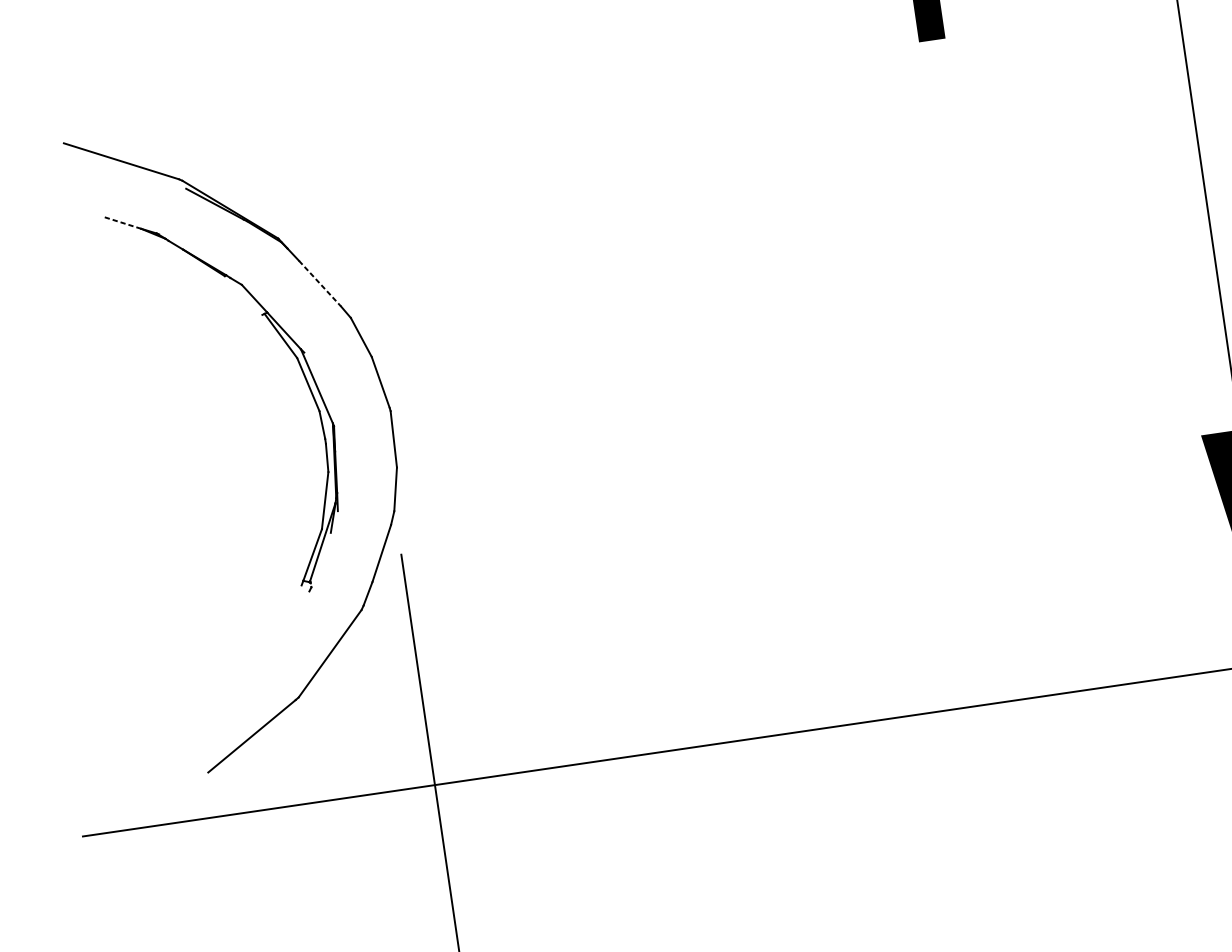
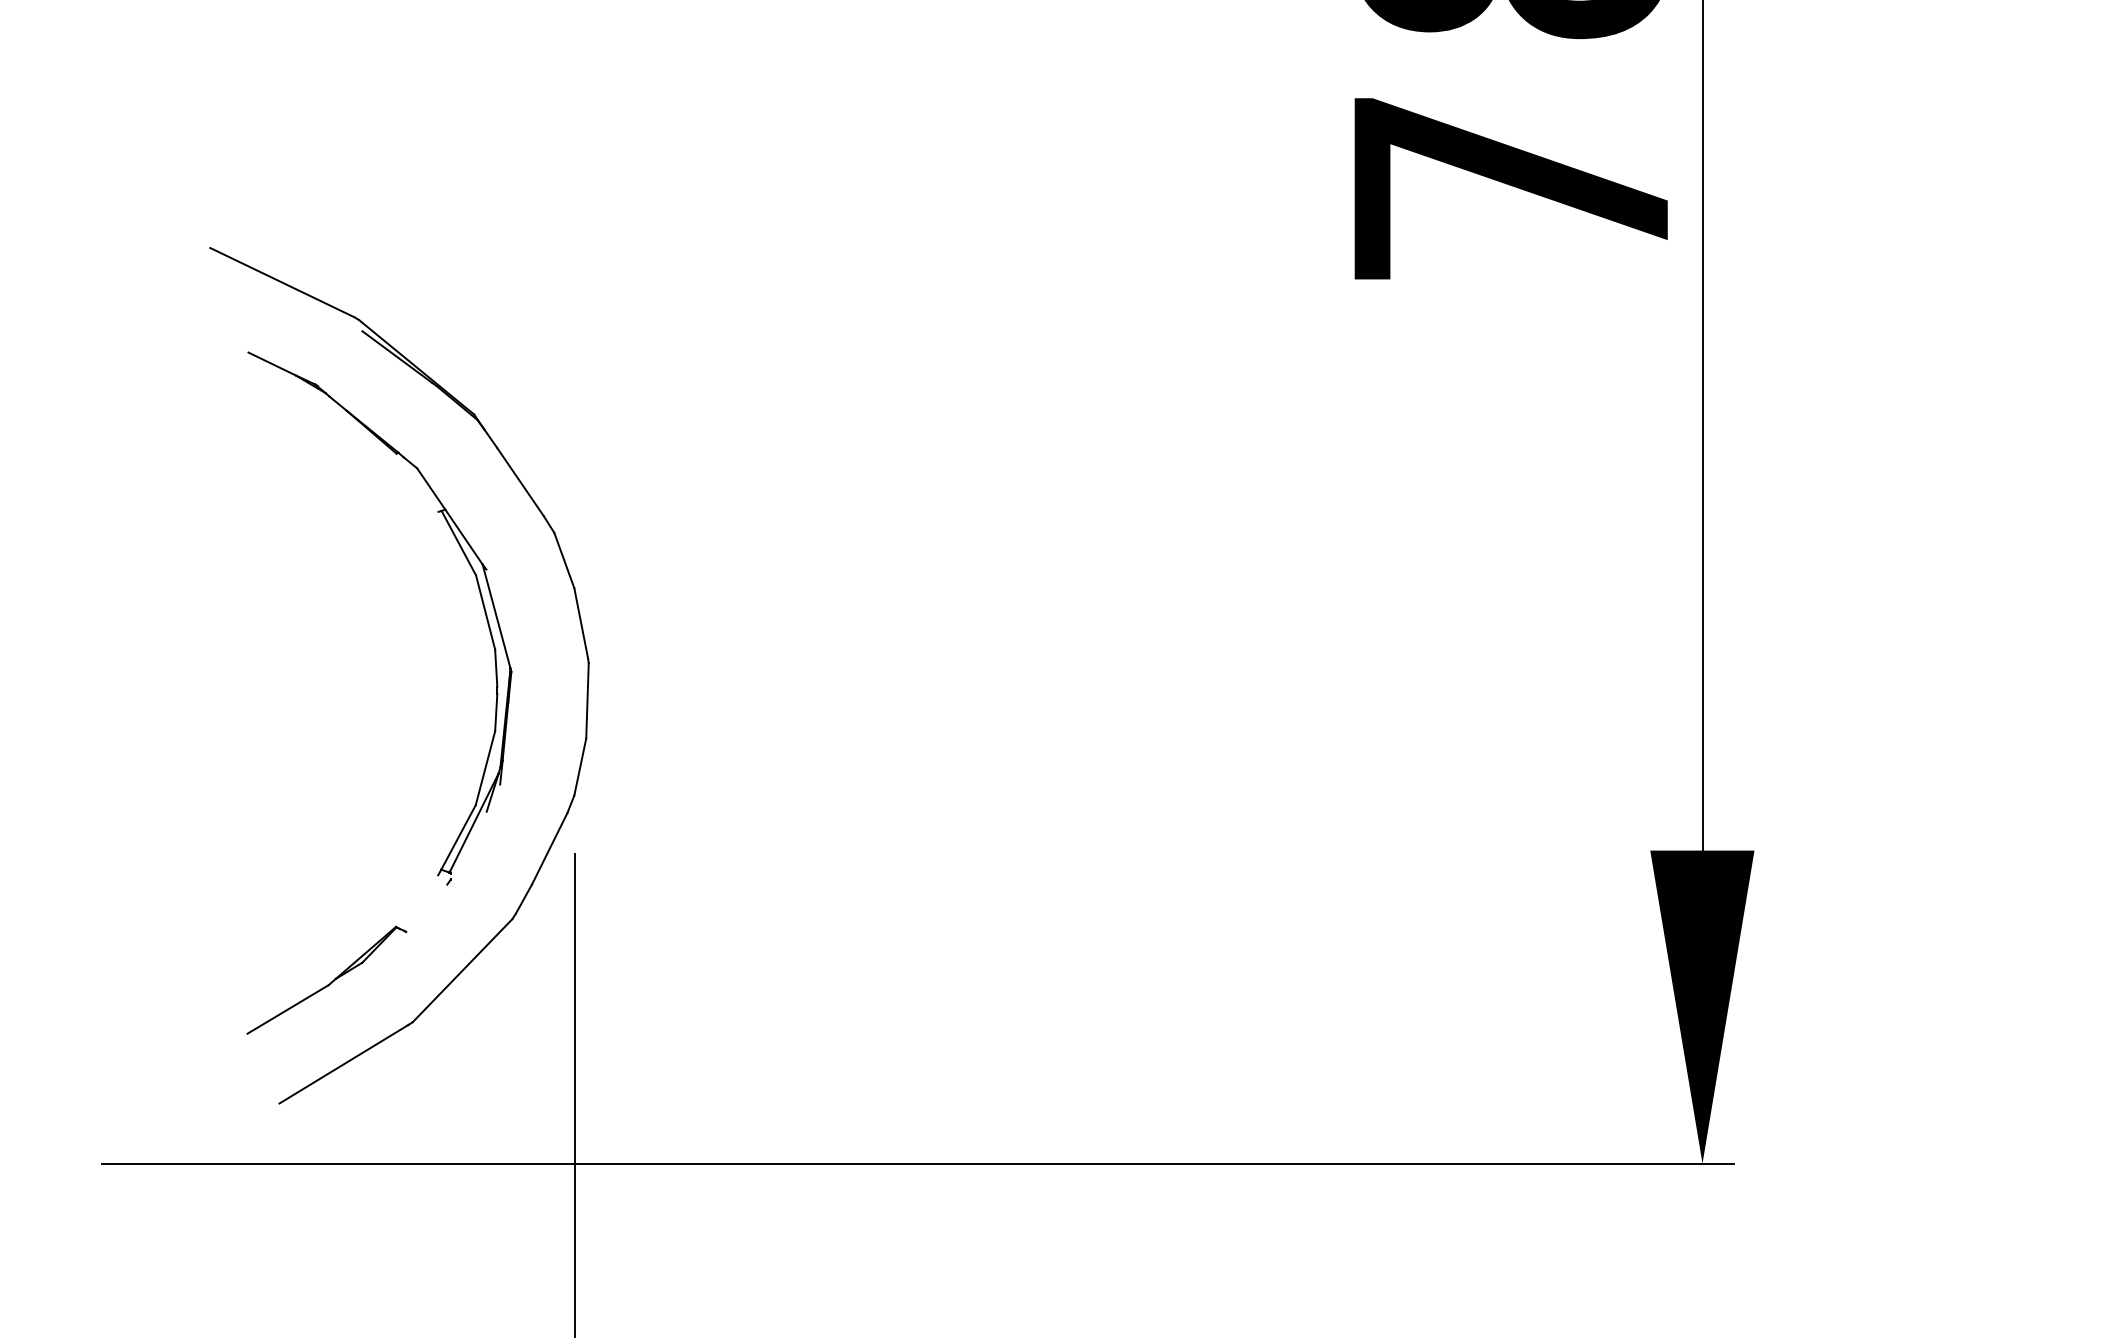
line: (122, 222) -> (271, 363), dashed -> solid
line: (320, 284) -> (520, 482), dashed -> solid
part: (229, 675) -> (326, 979), added

